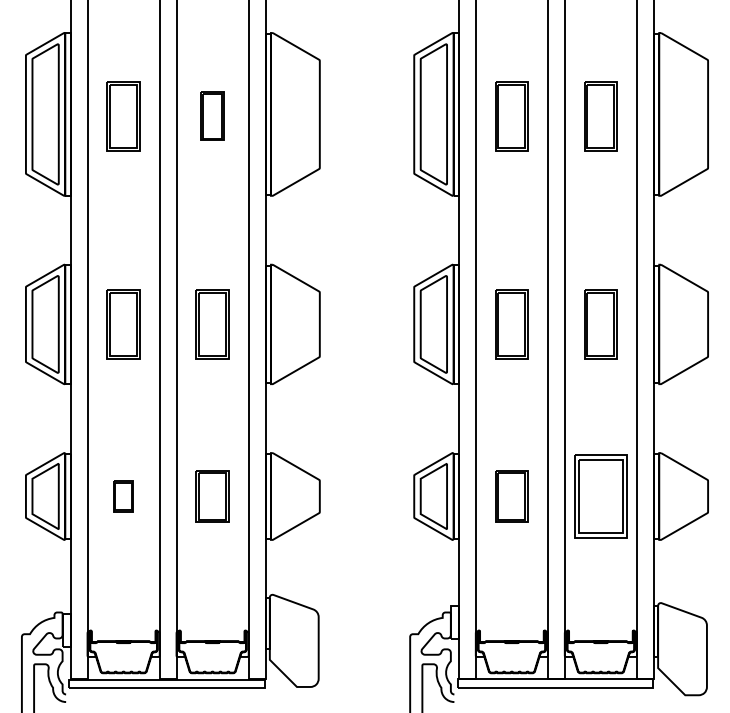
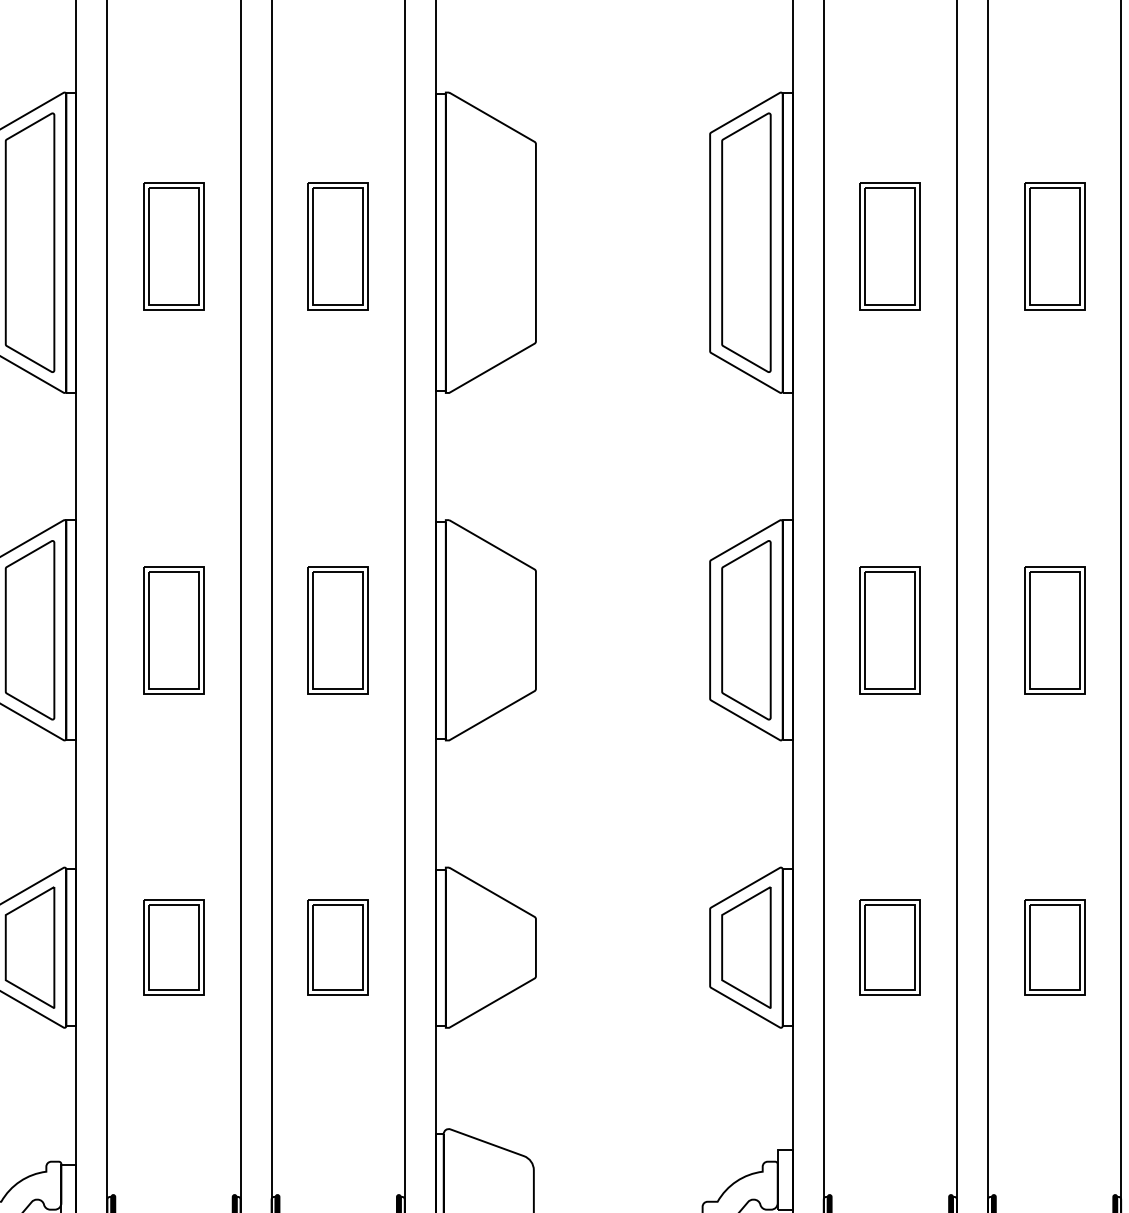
part: (212, 116) -> (337, 246), size x1.43
part: (123, 496) -> (173, 947), size x1.67
part: (600, 496) -> (1053, 947), size x0.62

